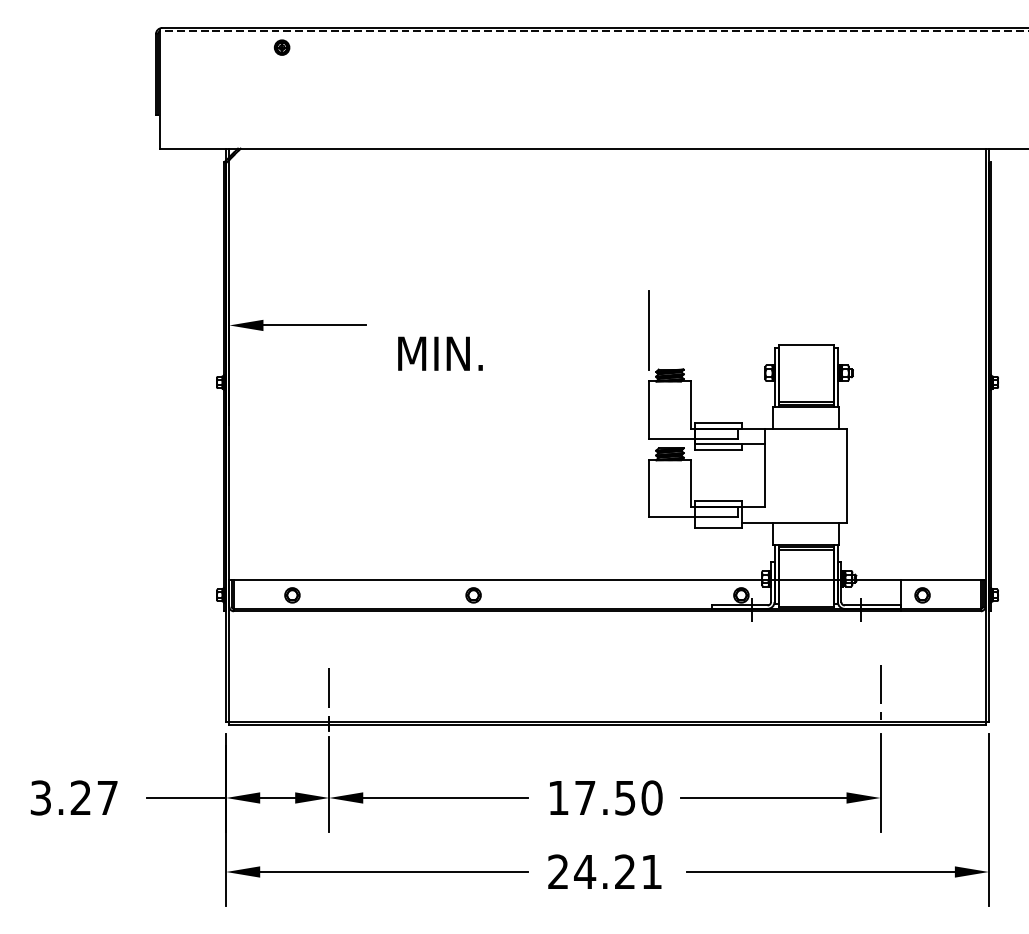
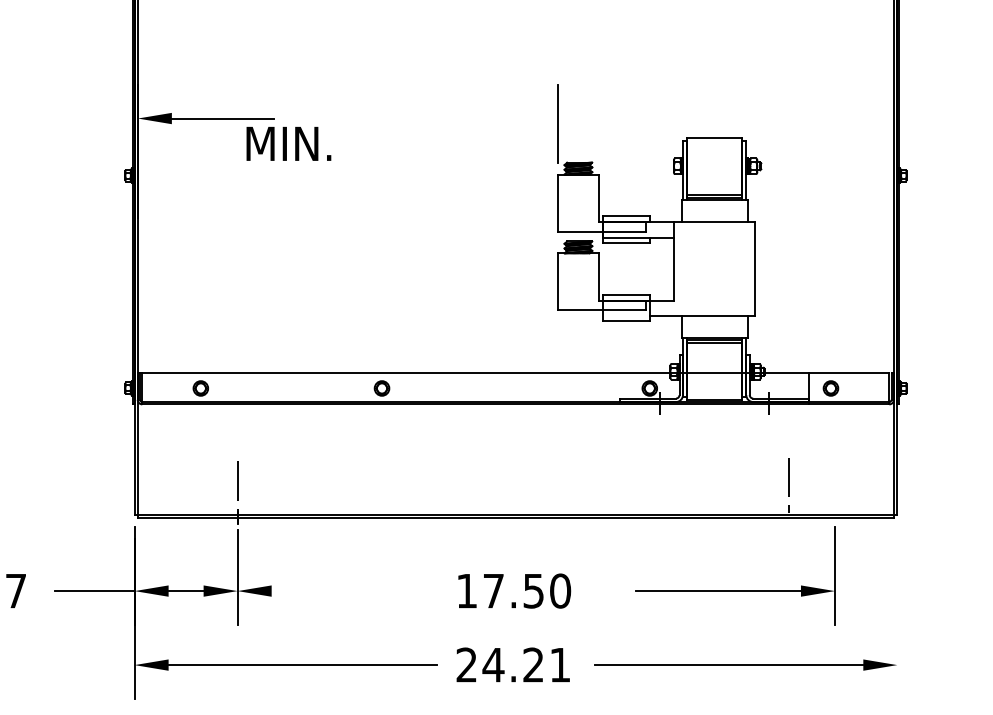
text: (440, 353) -> (288, 143), moved
line: (445, 797) -> (353, 590), removed
part: (780, 797) -> (734, 590), moved
line: (988, 819) -> (896, 612), removed

